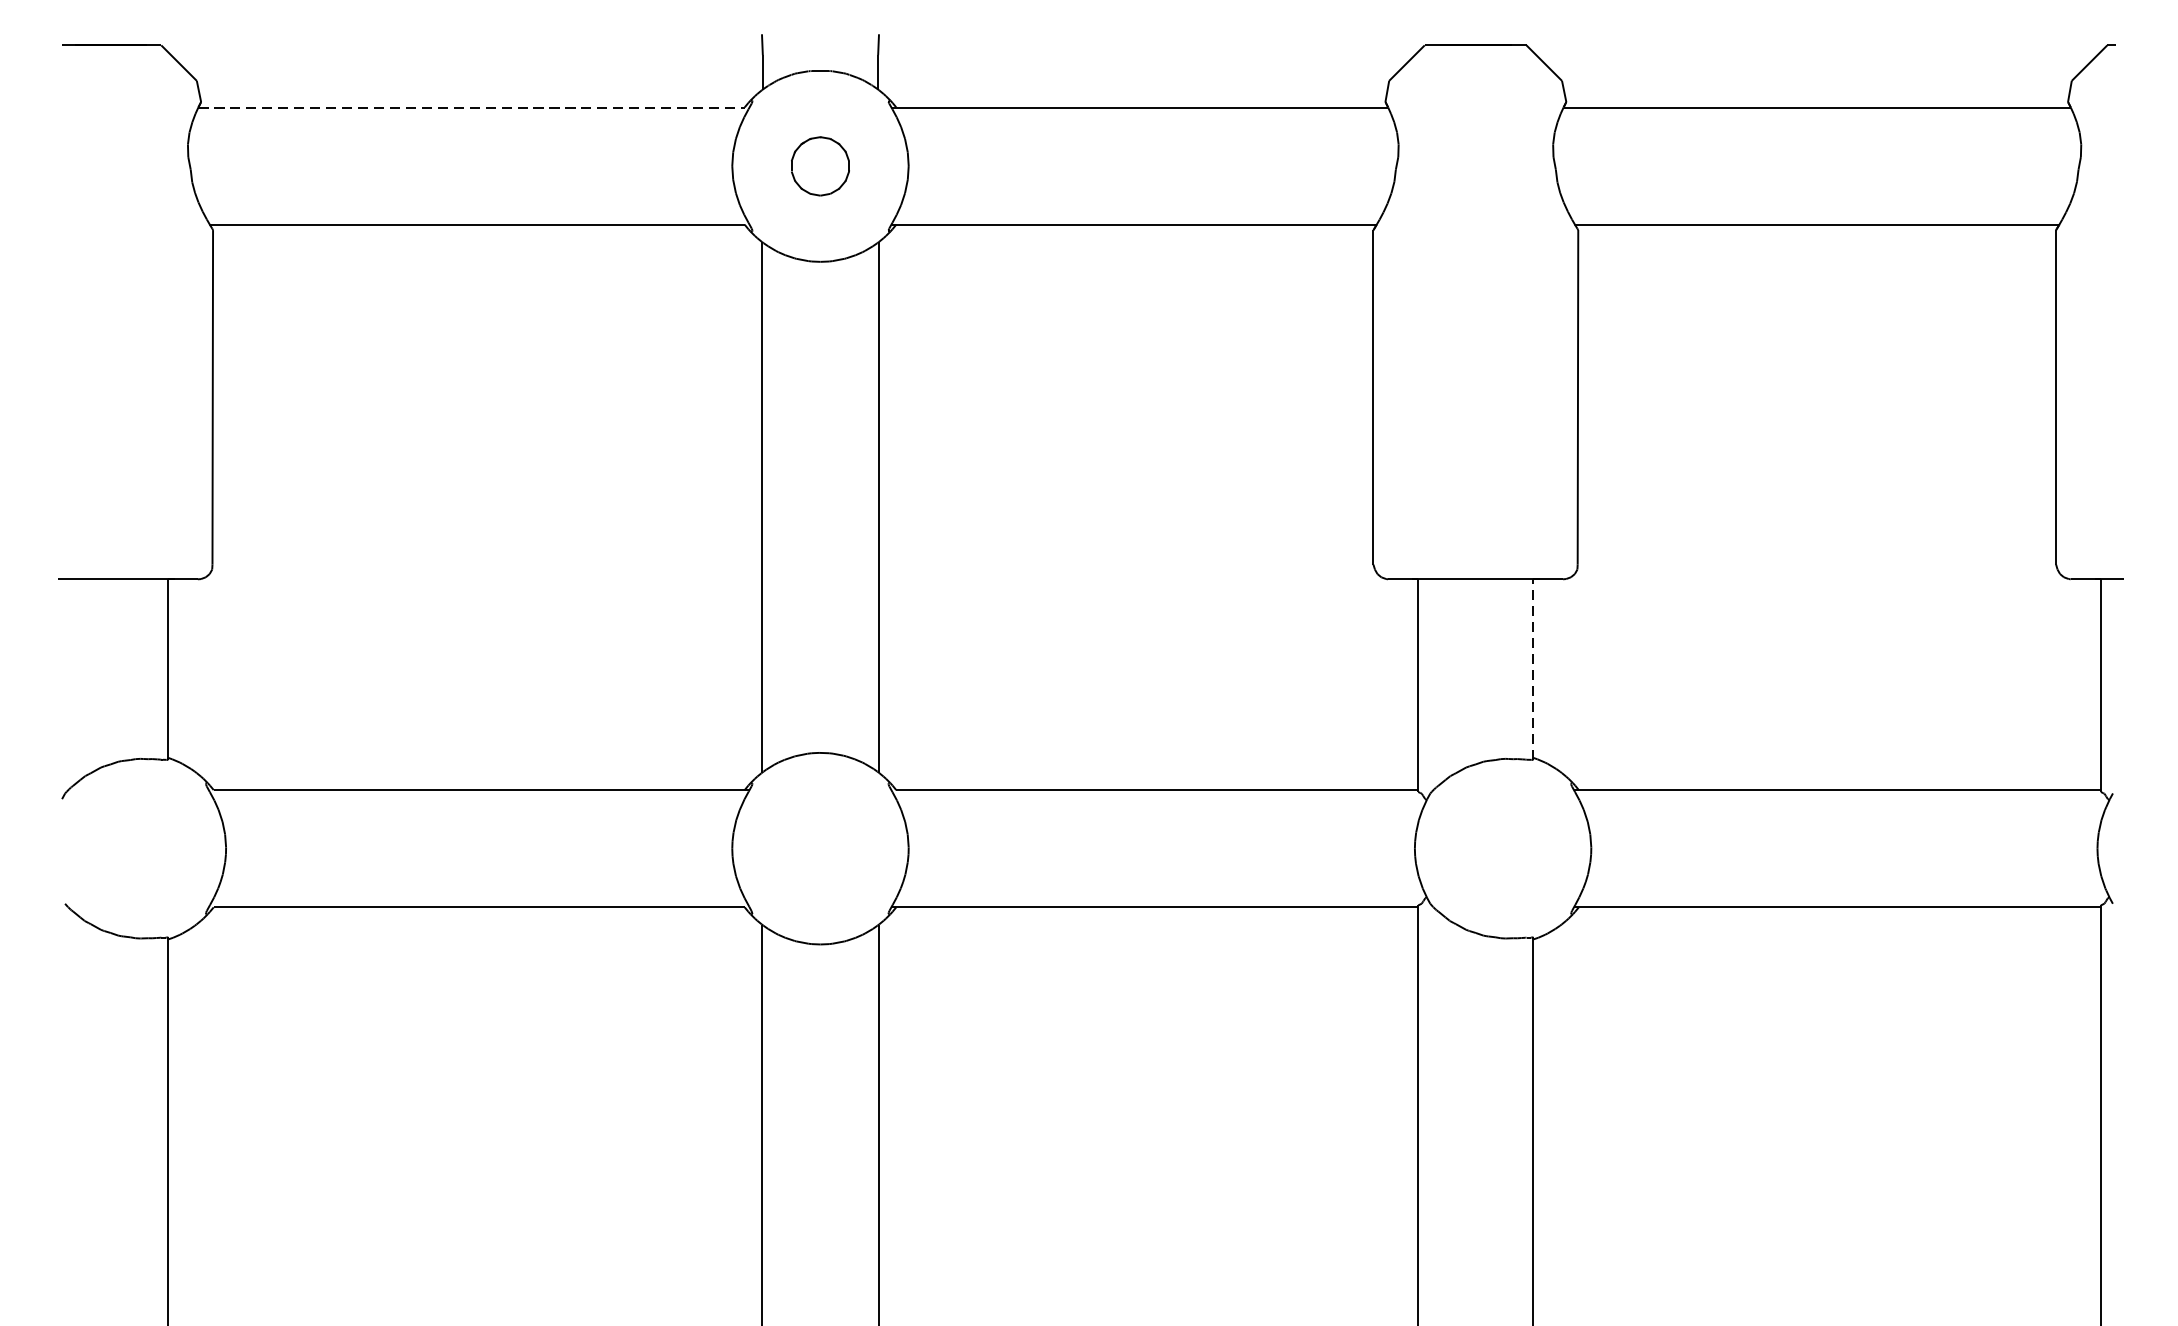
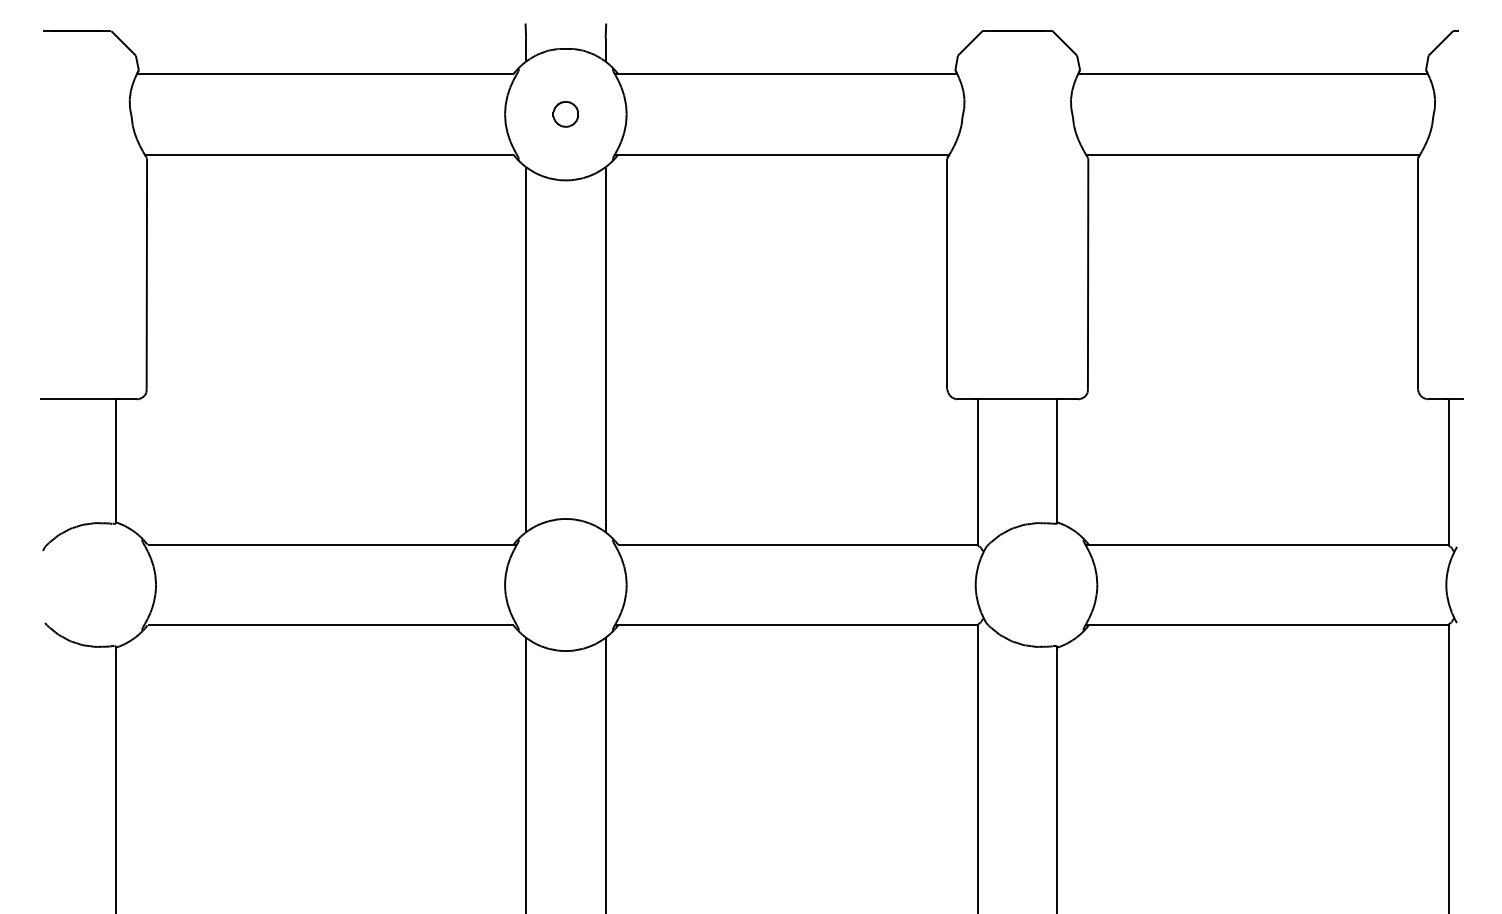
line: (471, 108) -> (325, 74), dashed -> solid
part: (819, 164) -> (565, 113), size x0.62
line: (1533, 669) -> (1057, 461), dashed -> solid

